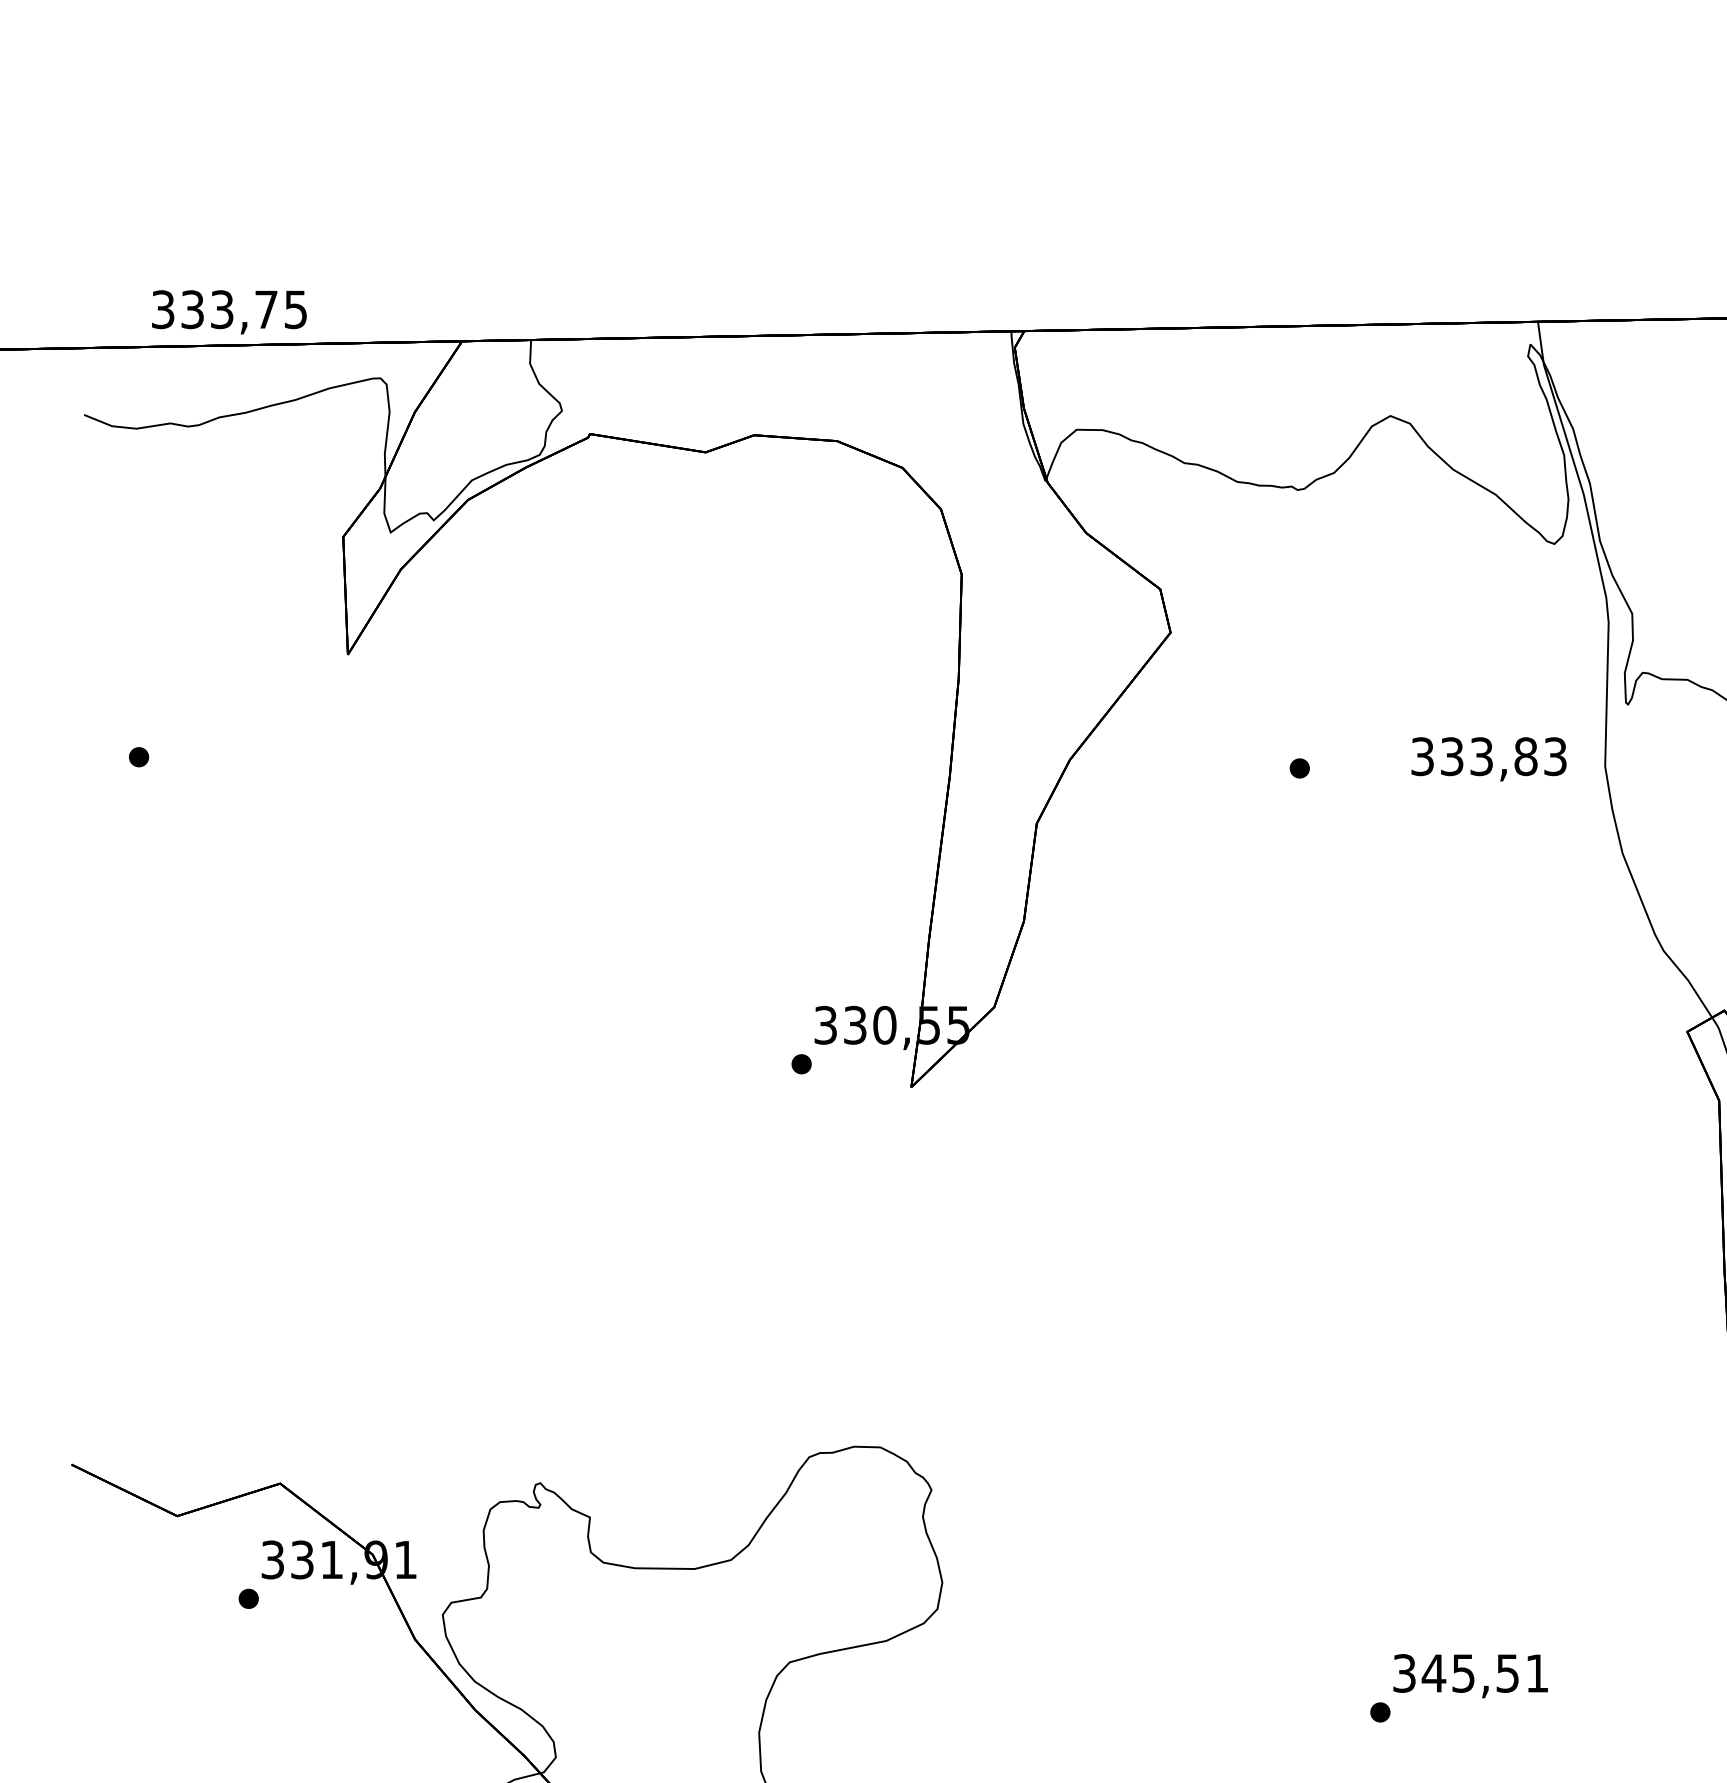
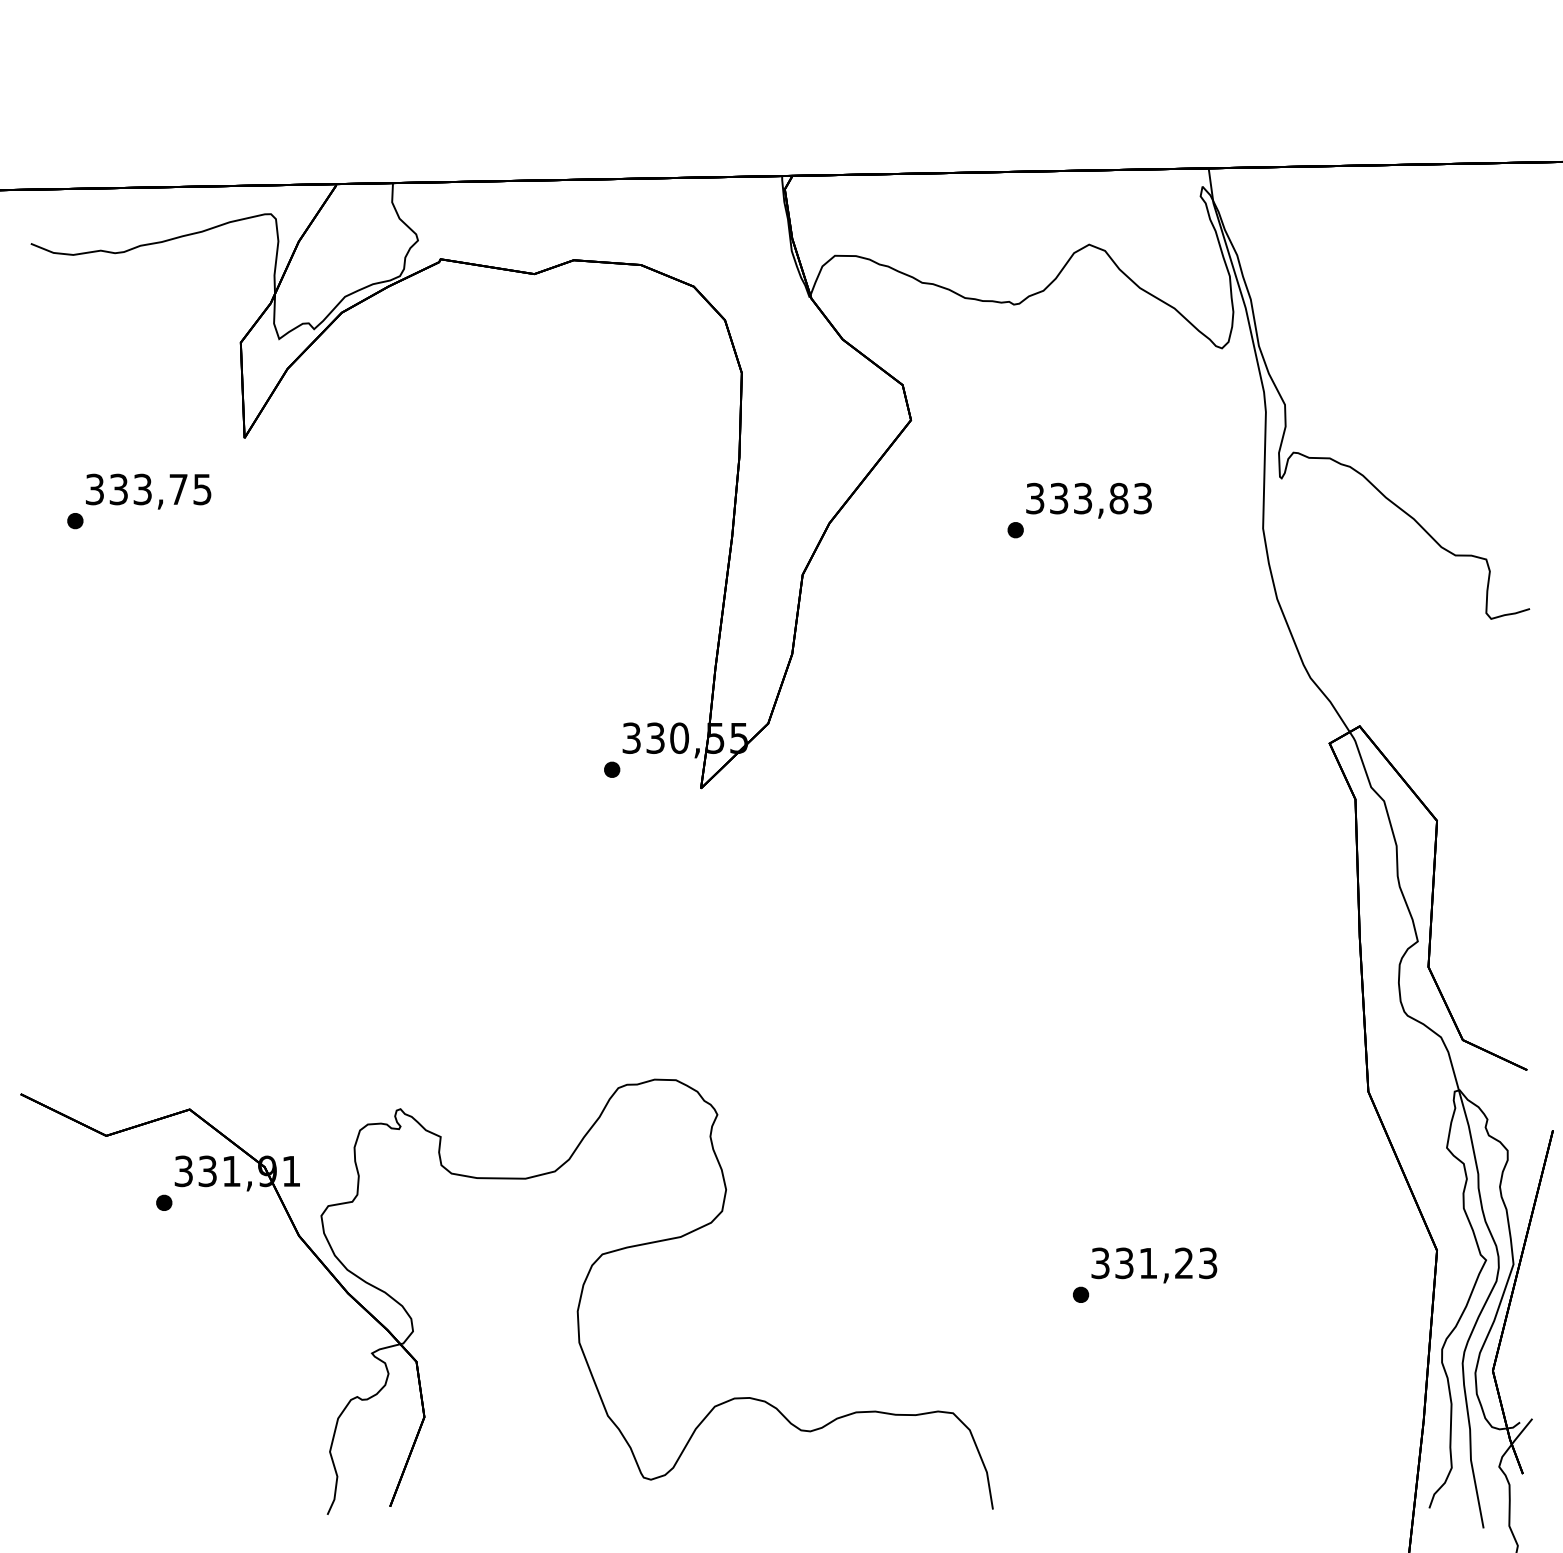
text: (229, 312) -> (148, 491), moved
text: (1488, 758) -> (1088, 500), moved
text: (1484, 1673) -> (1165, 1263), 345,51 -> 331,23

